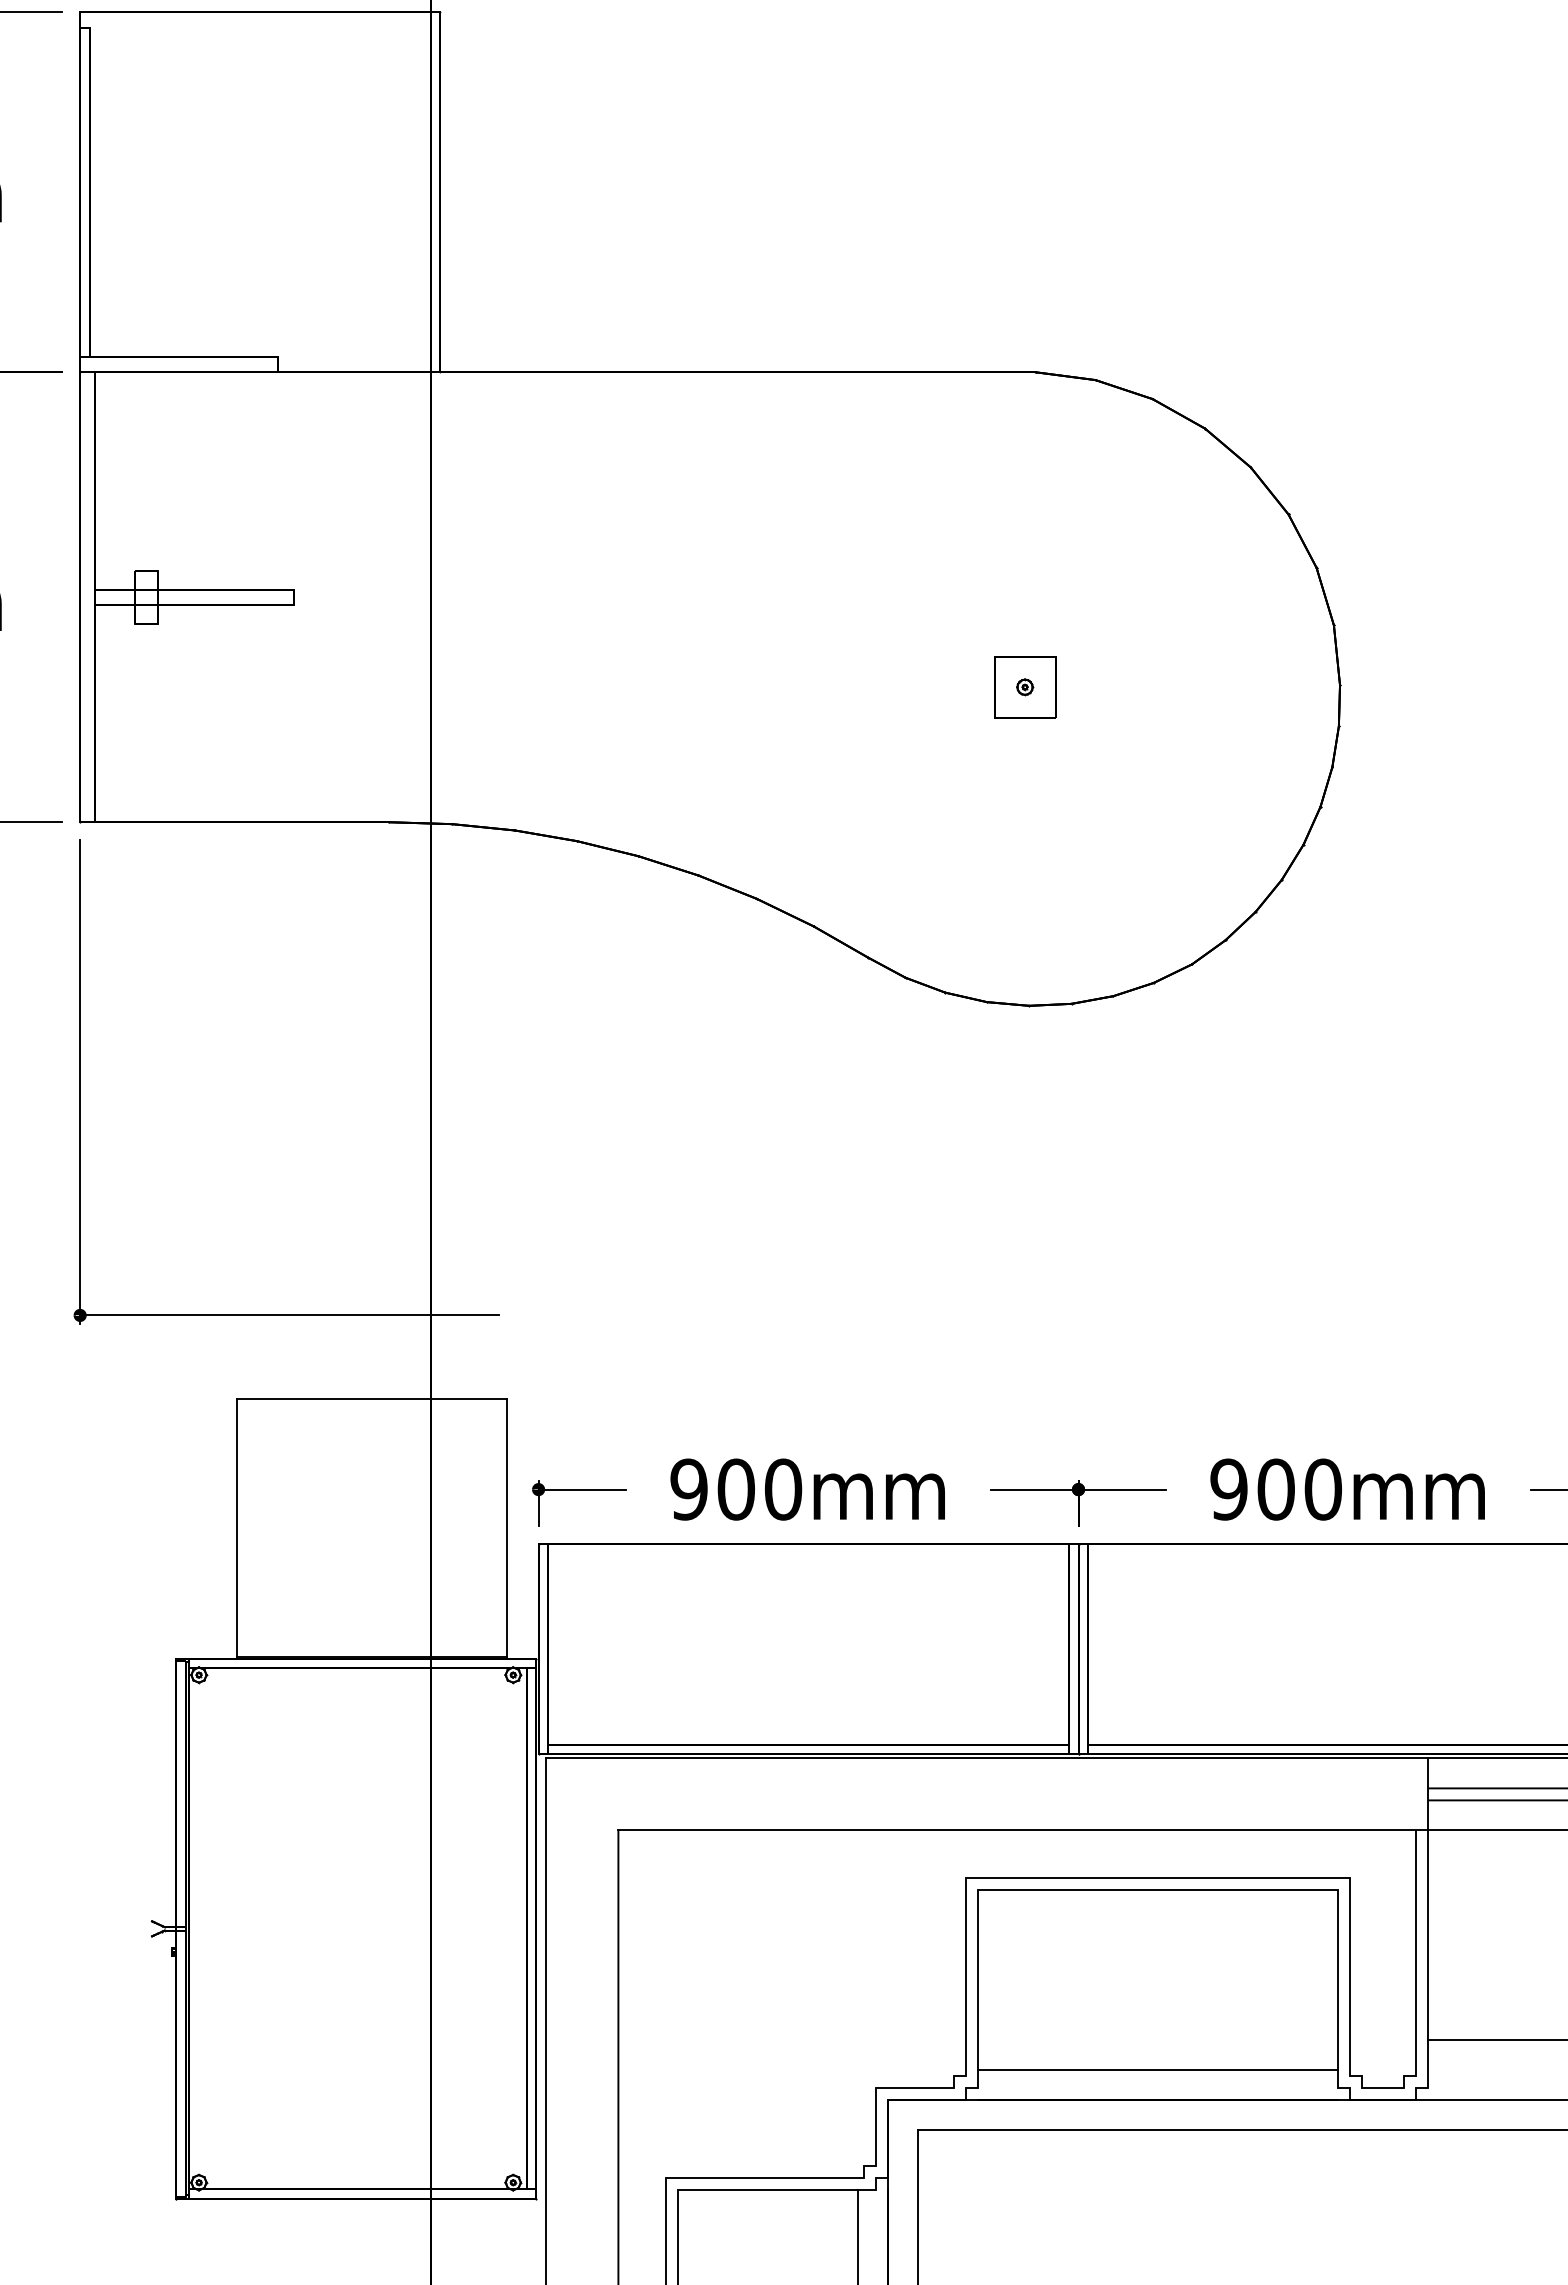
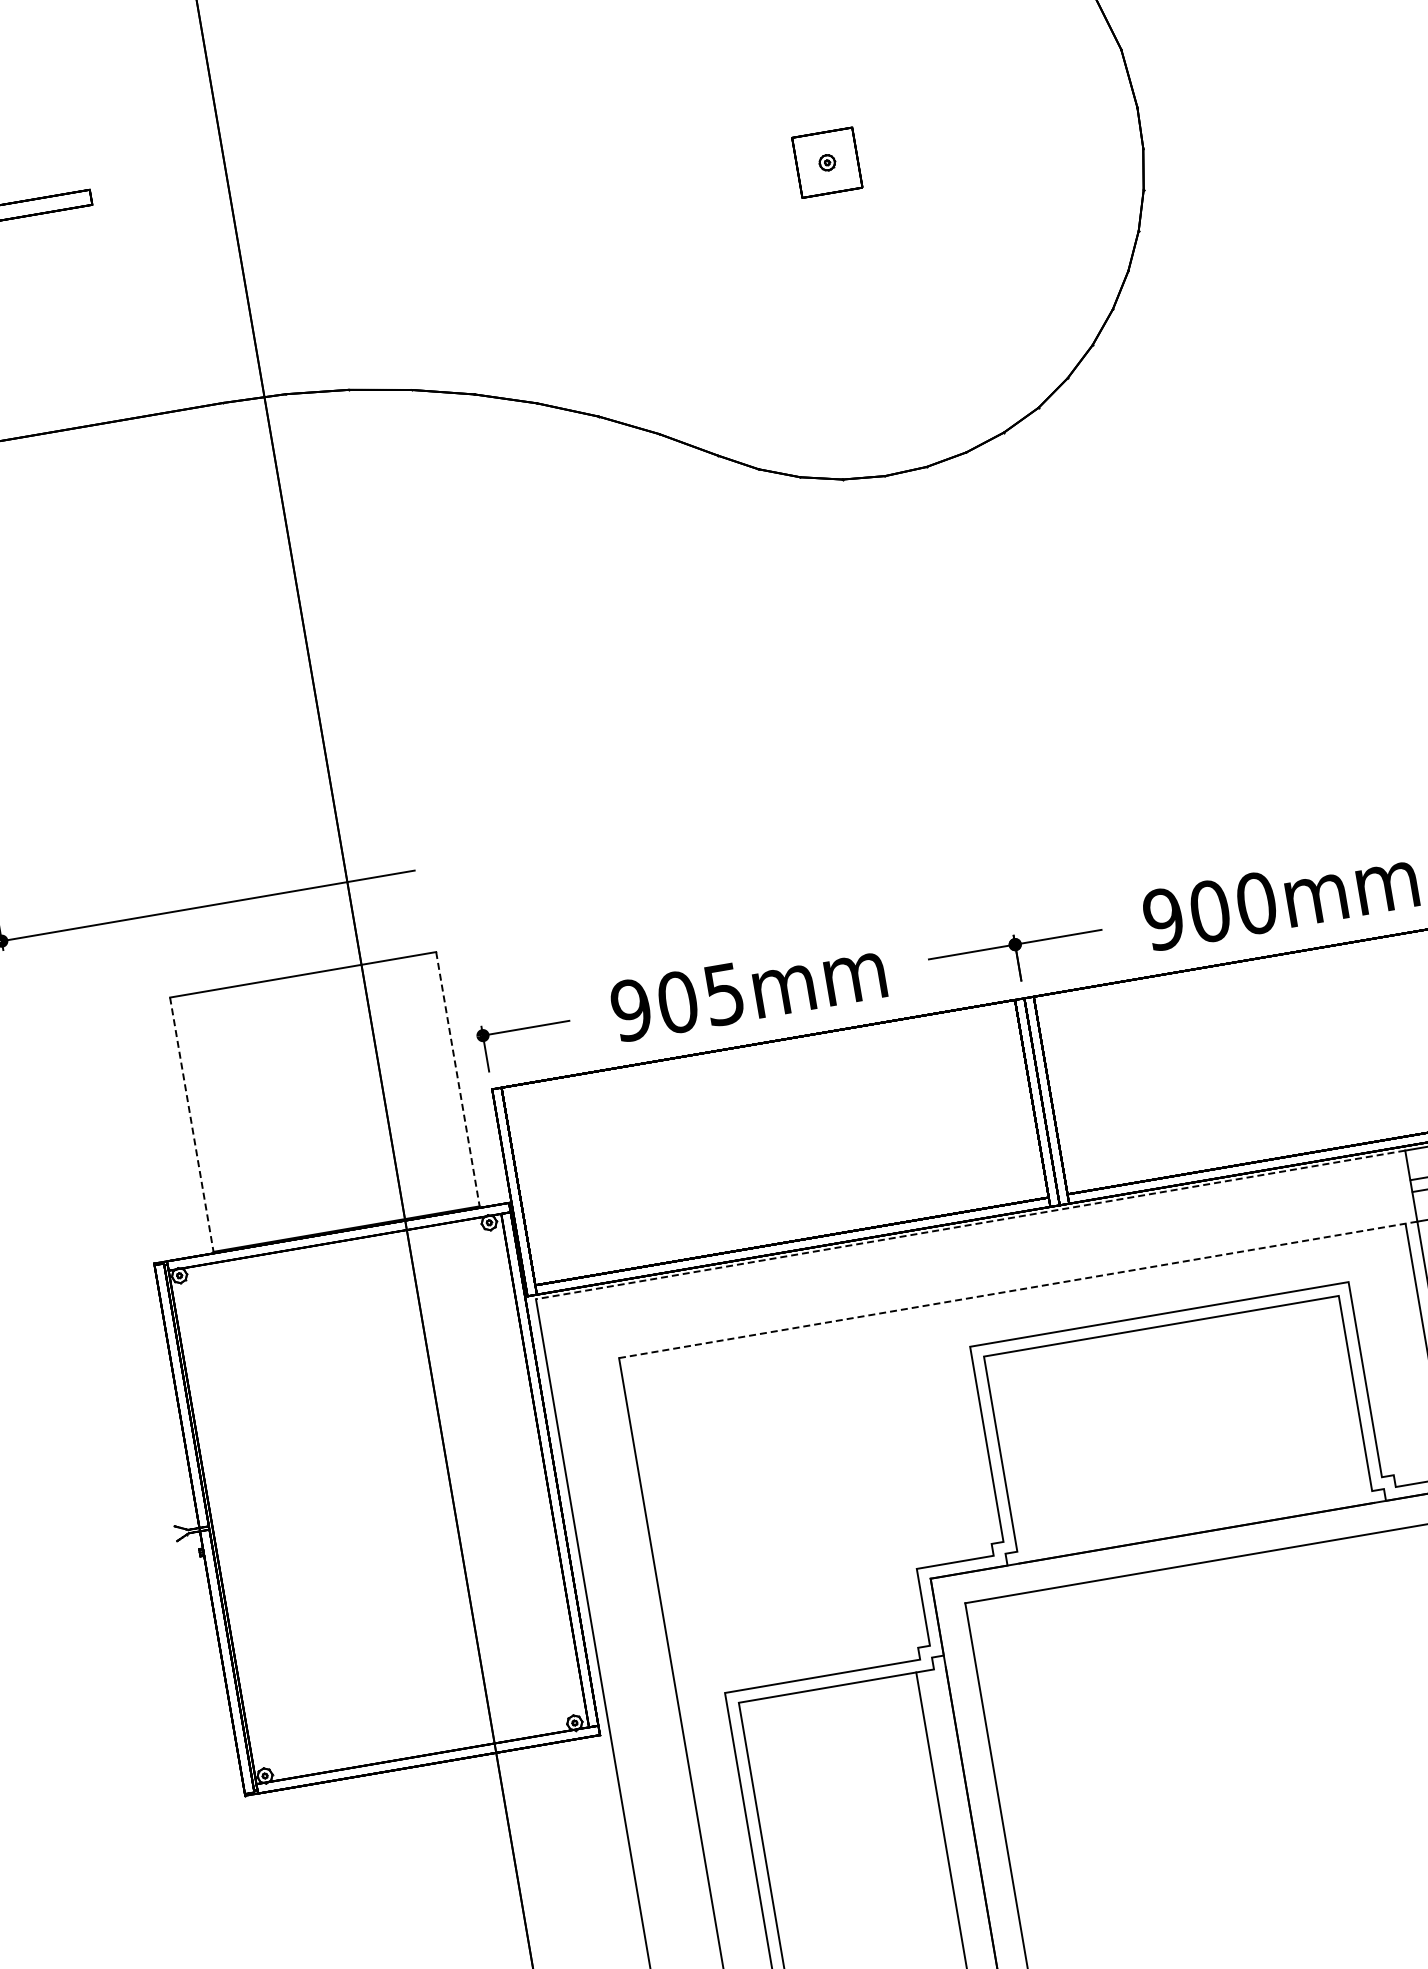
text: (783, 1489) -> (724, 994), 900mm -> 905mm
line: (236, 1528) -> (191, 1124), solid -> dashed
line: (506, 1528) -> (457, 1079), solid -> dashed
line: (987, 1758) -> (970, 1225), solid -> dashed
line: (1023, 1830) -> (1018, 1289), solid -> dashed
line: (1158, 2070) -> (1191, 1503), removed

